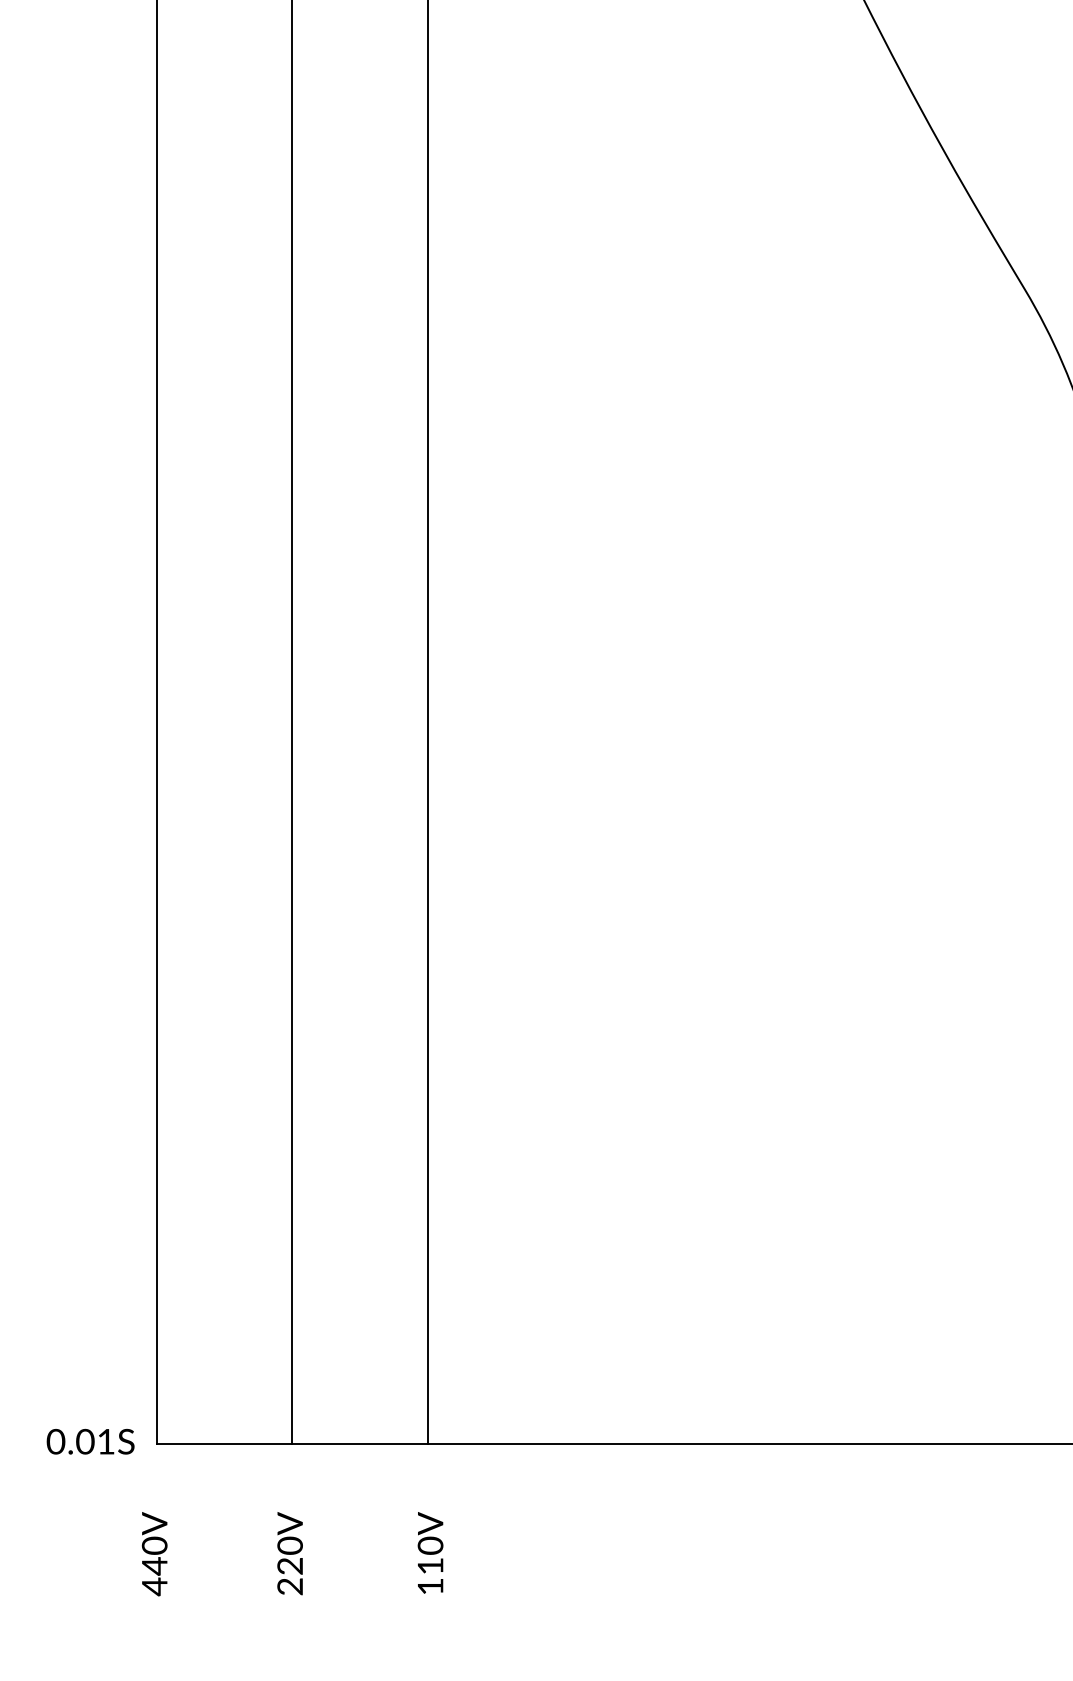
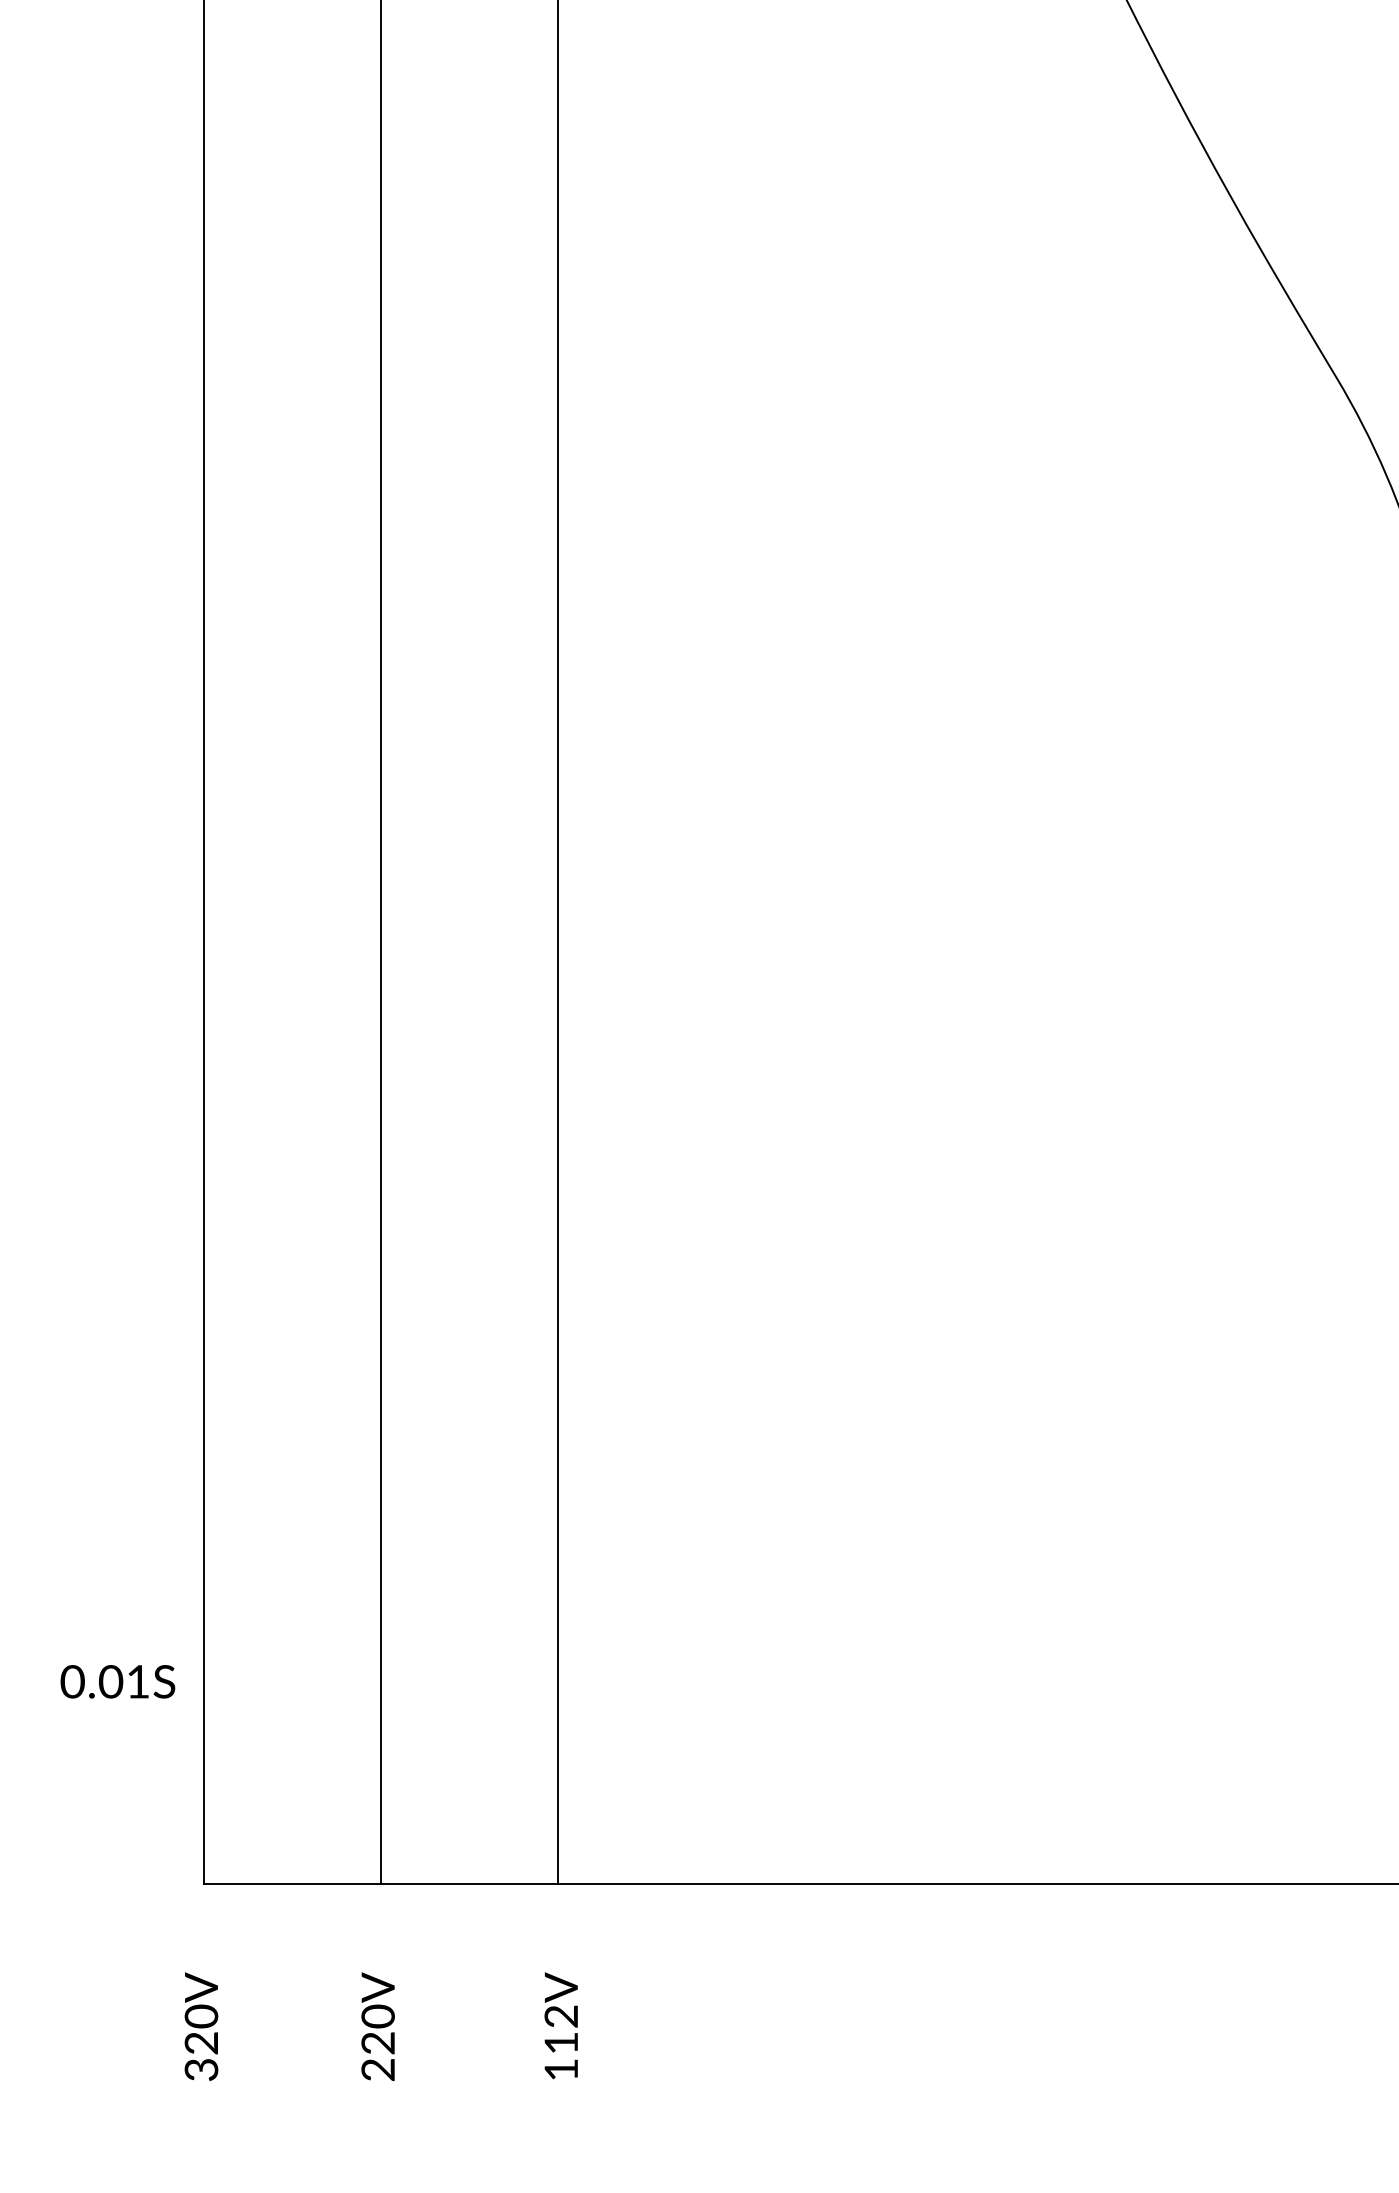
text: (90, 1441) -> (117, 1681), moved
text: (430, 1545) -> (561, 2016), 110V -> 112V
text: (154, 1576) -> (201, 2056), 440V -> 320V

